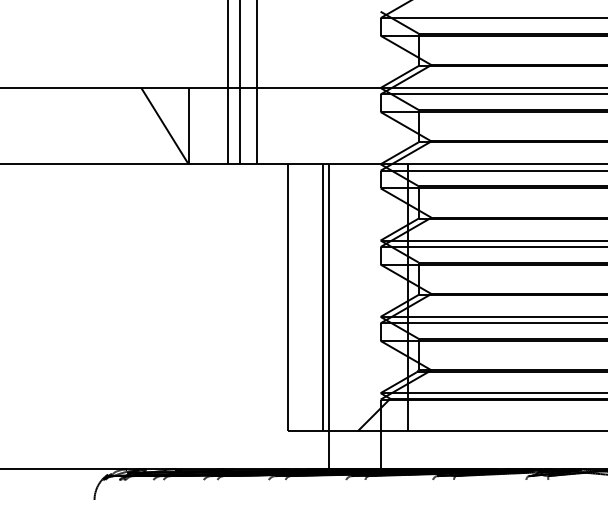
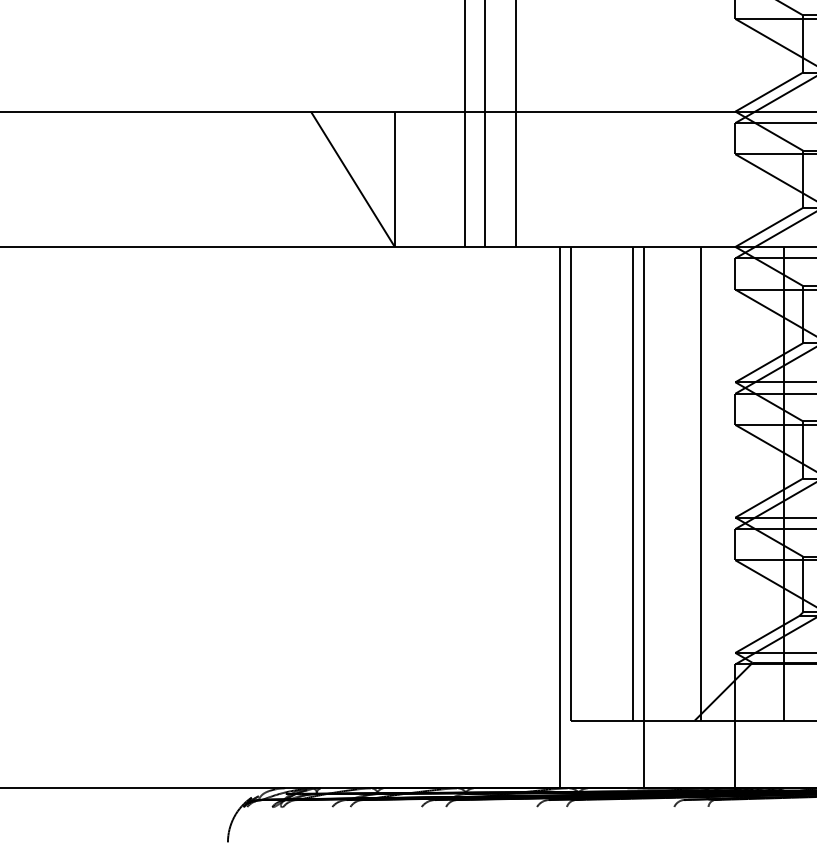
line: (360, 297) -> (699, 483), added
line: (281, 316) -> (559, 516), added

